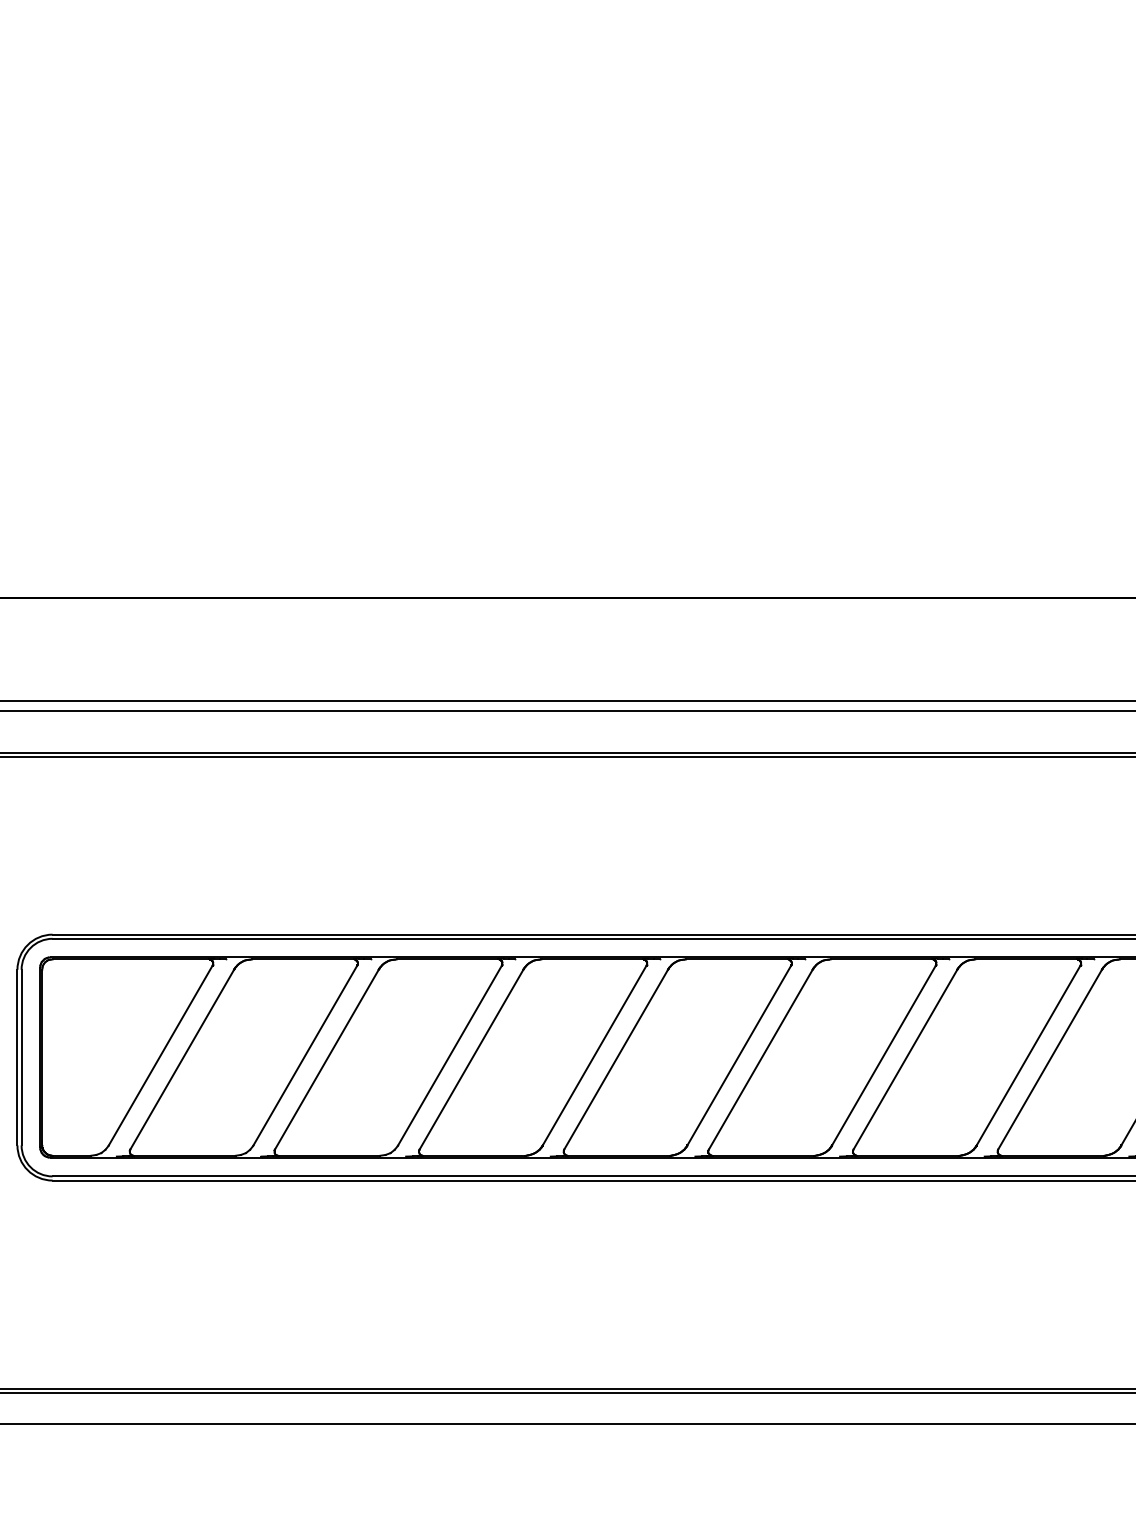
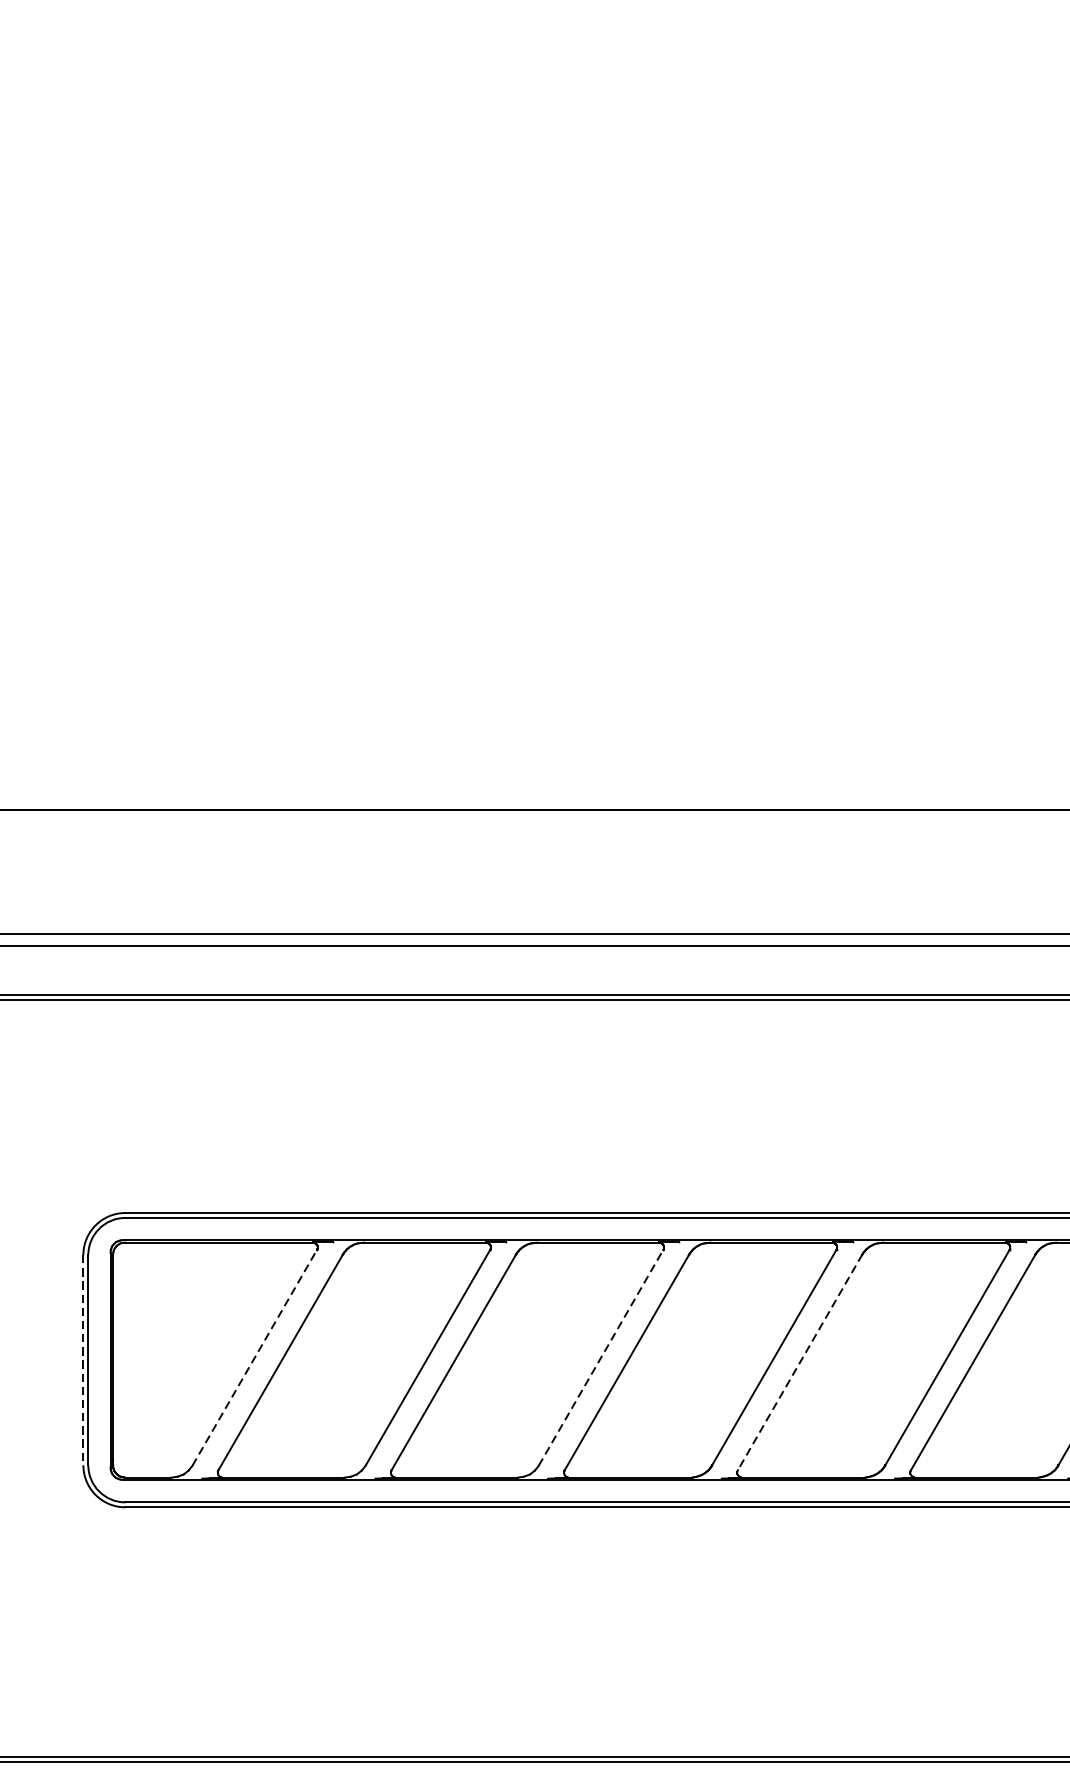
line: (161, 1055) -> (255, 1357), solid -> dashed
line: (450, 1055) -> (601, 1357), solid -> dashed
line: (17, 1057) -> (83, 1360), solid -> dashed
line: (615, 1060) -> (799, 1363), solid -> dashed

